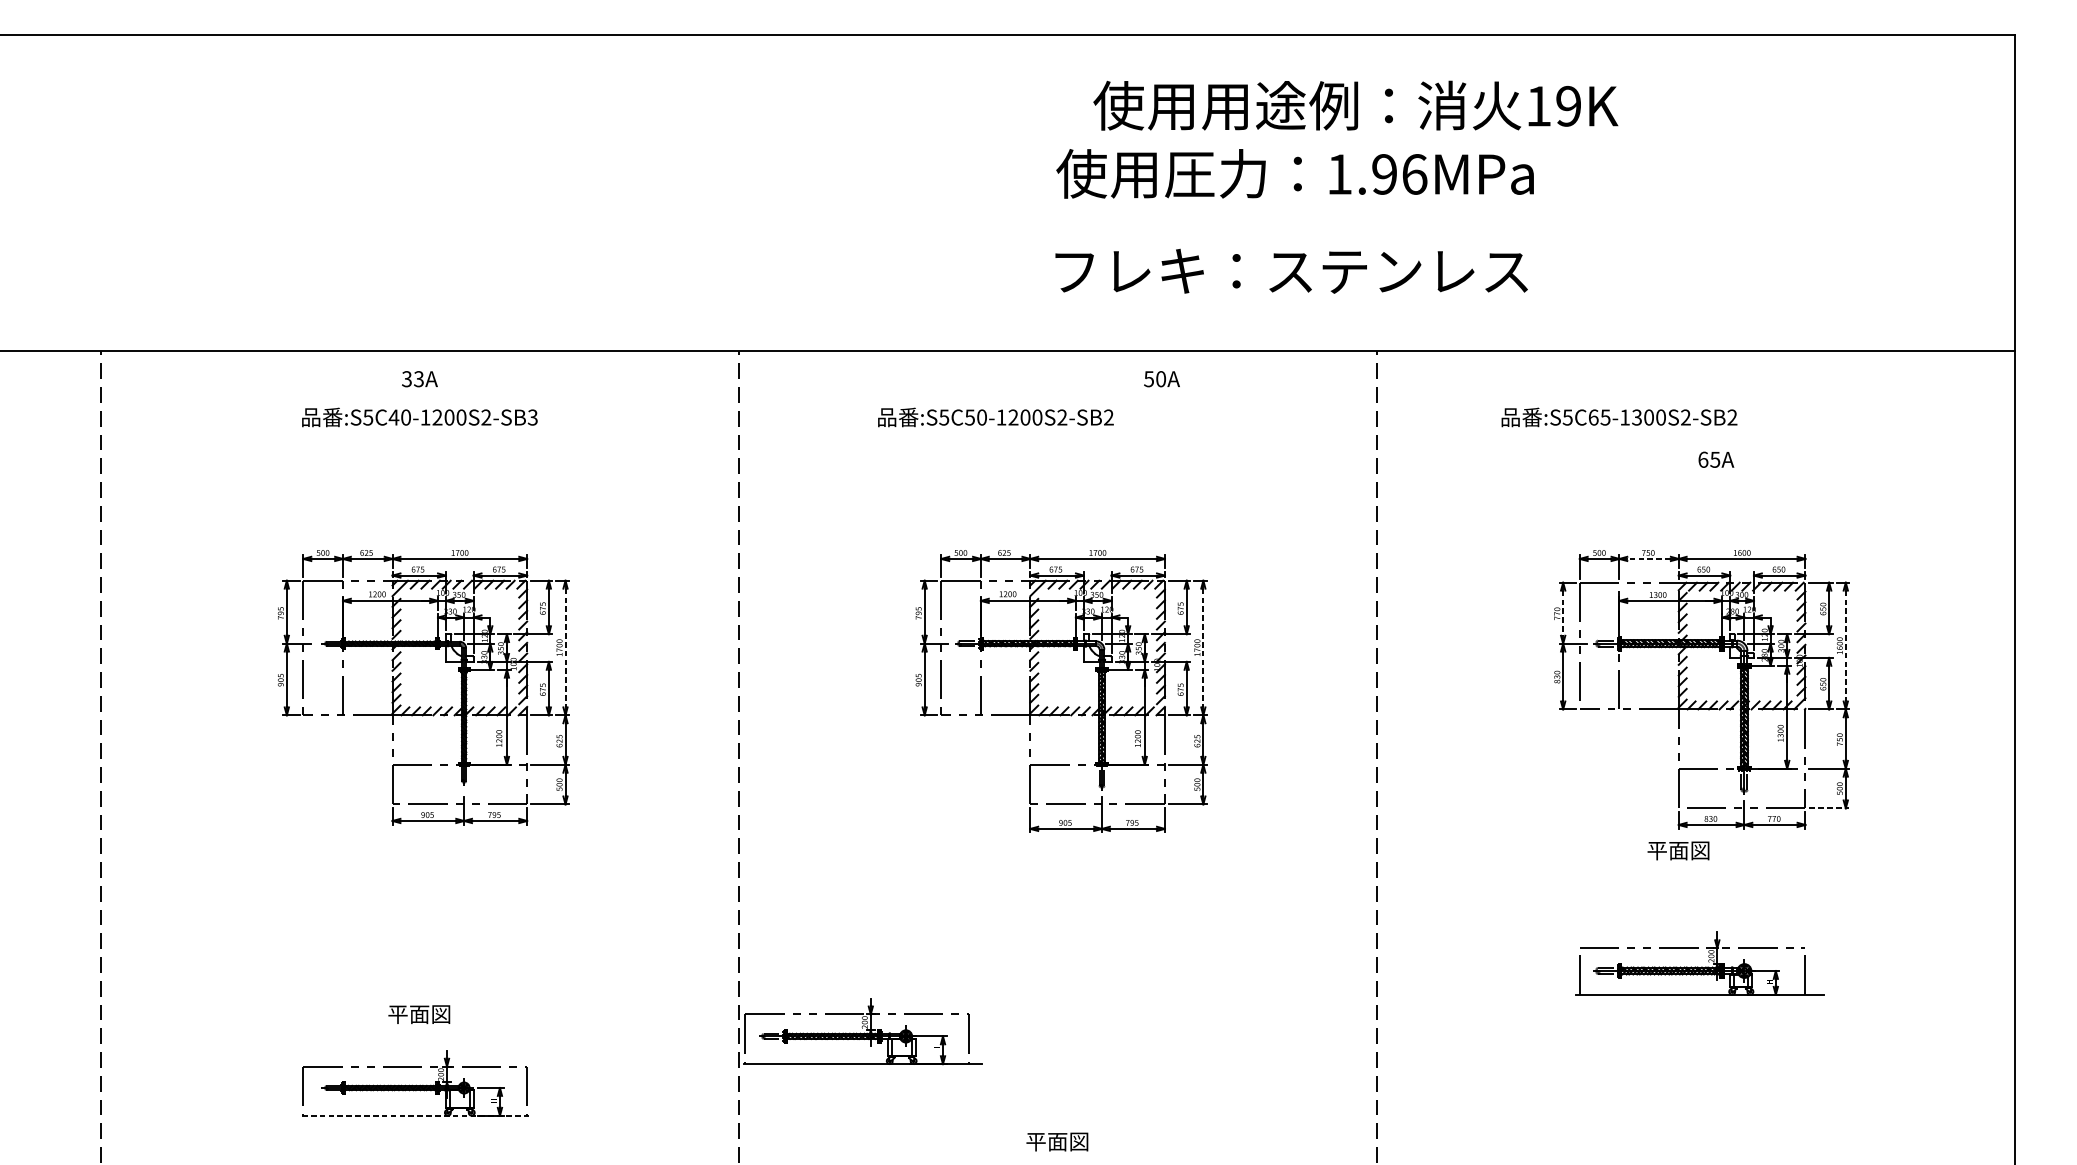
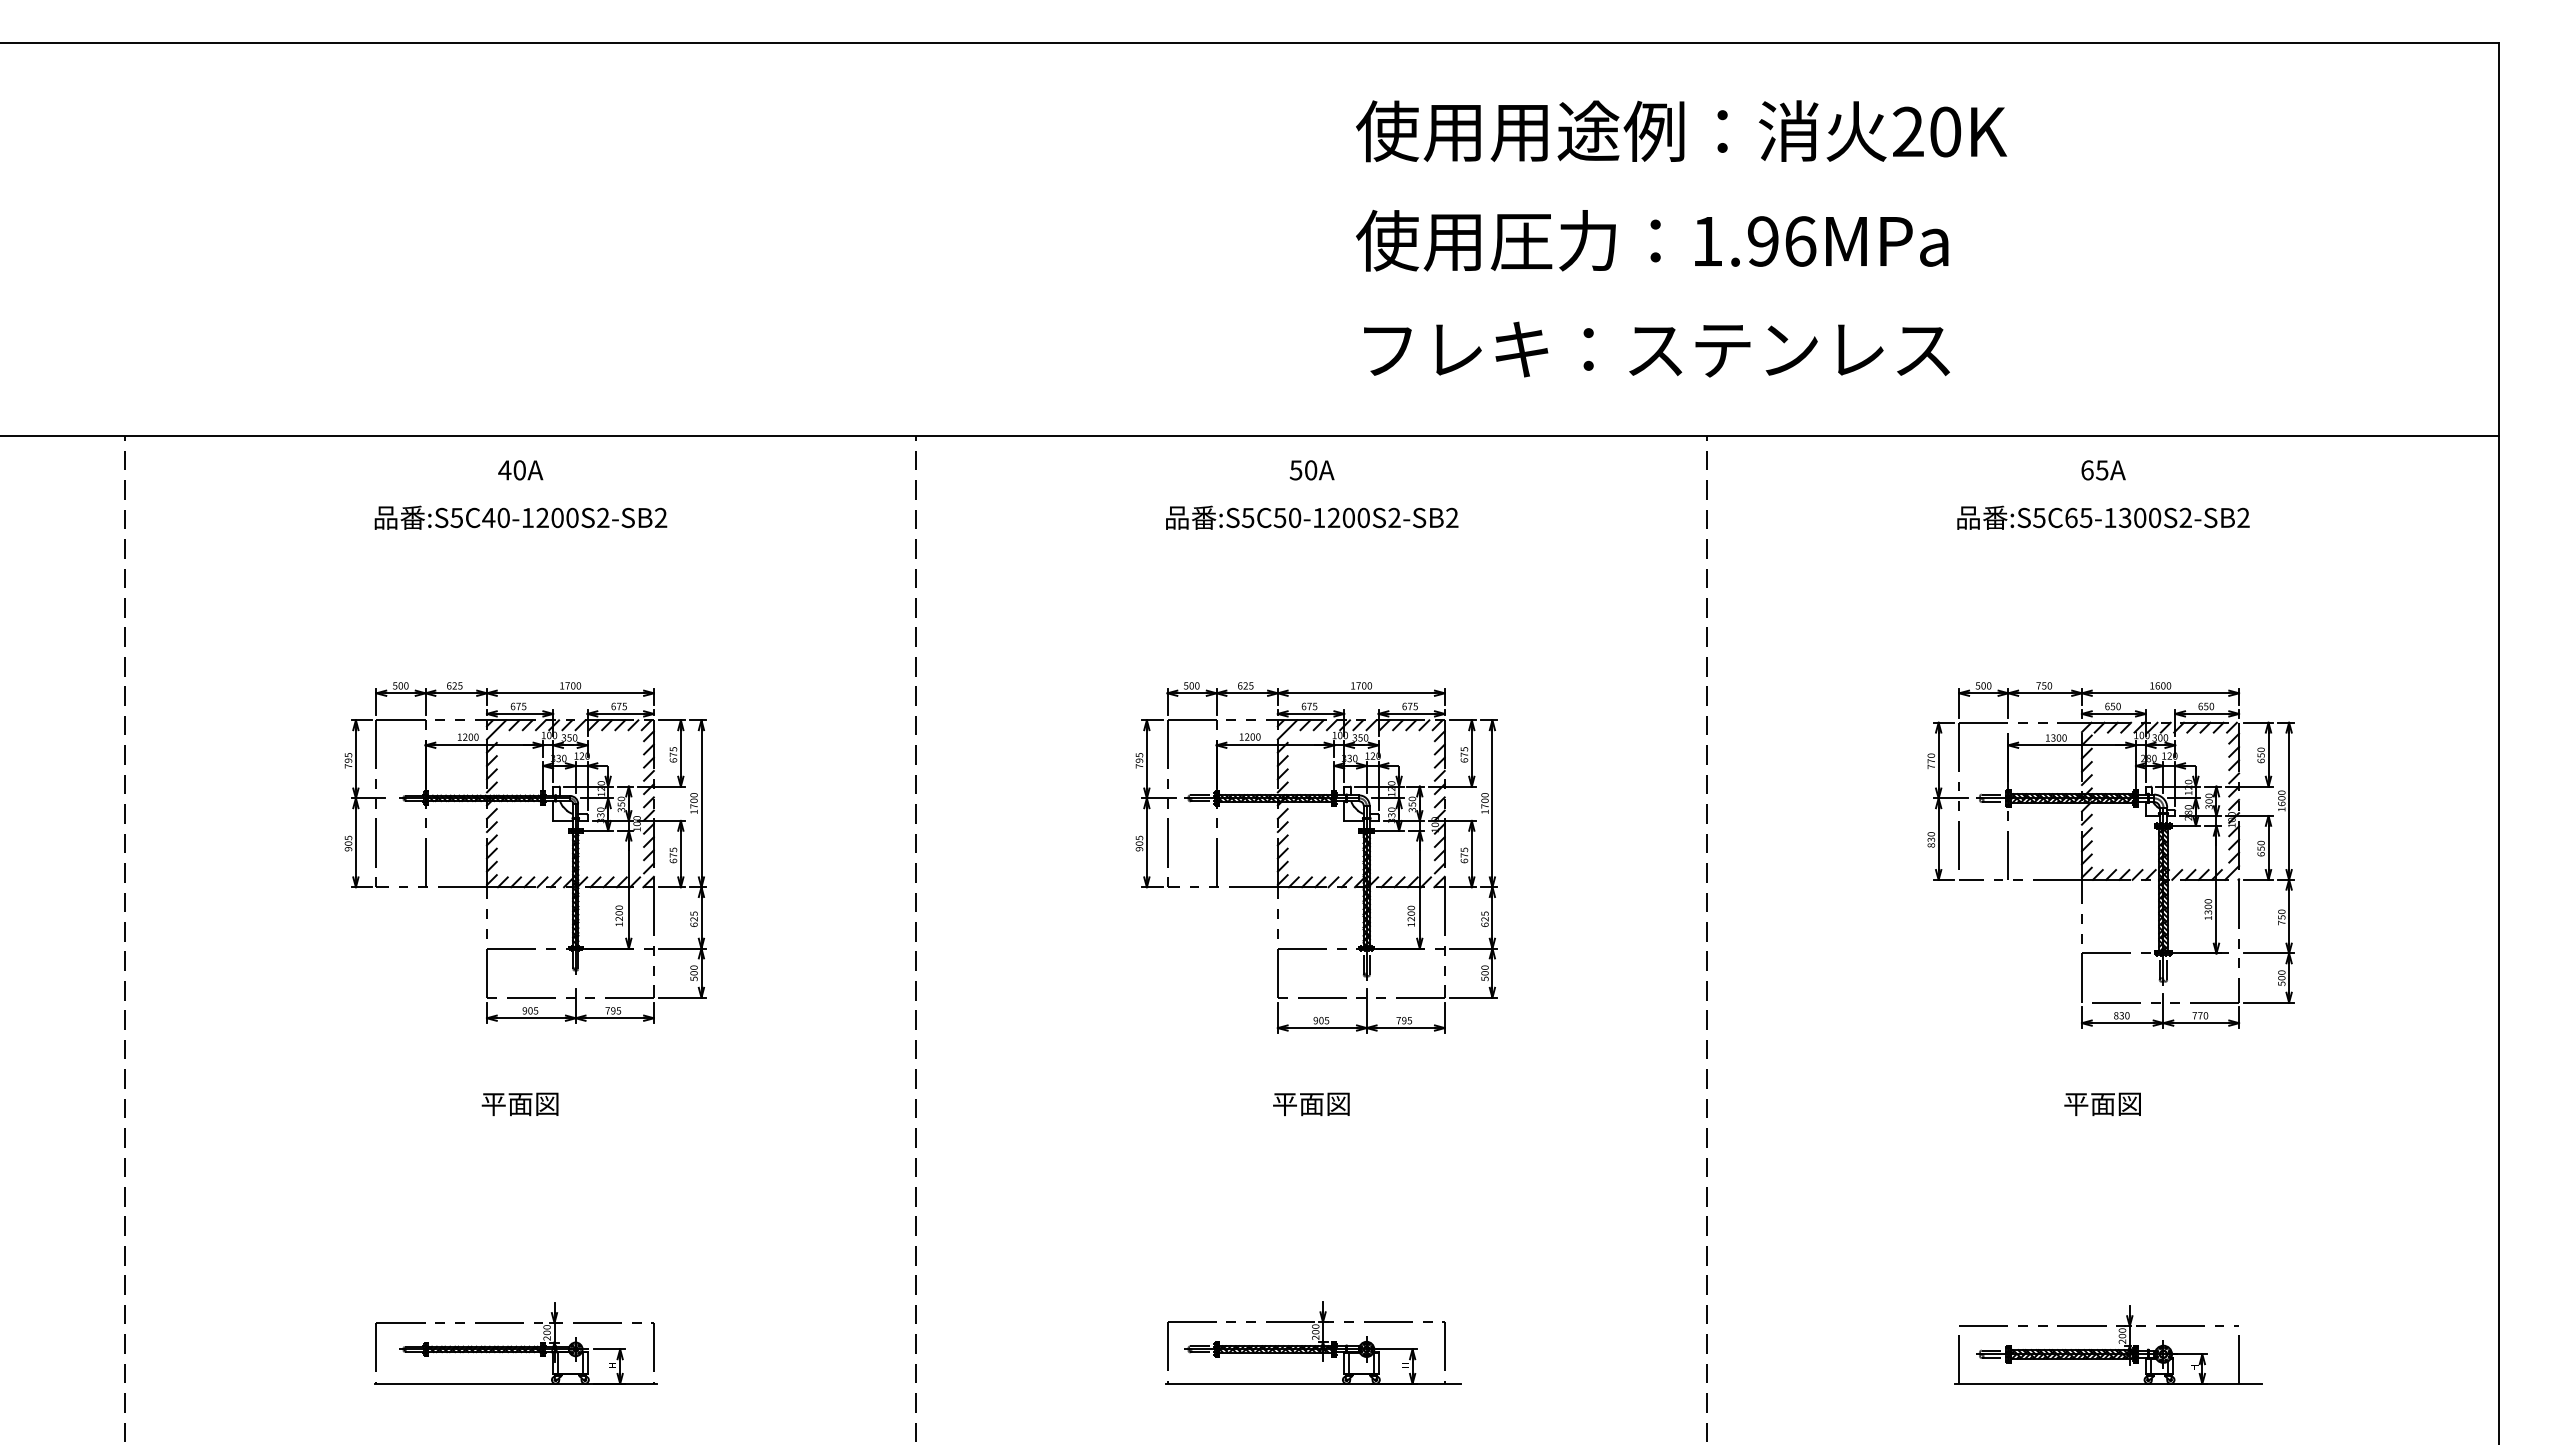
text: (1554, 105) -> (1927, 131), 19K -> 20K
text: (1295, 173) -> (1652, 240), moved
text: (1291, 271) -> (1656, 349), moved
text: (412, 379) -> (511, 470), 33A -> 40A
text: (1161, 379) -> (1311, 470), moved
text: (532, 417) -> (660, 518), :S5C40-1200S2-SB3 -> :S5C40-1200S2-SB2
text: (996, 417) -> (1312, 517), moved
text: (1619, 417) -> (2103, 517), moved
text: (1716, 459) -> (2103, 470), moved
line: (1649, 559) -> (2045, 693), dashed -> solid
line: (1563, 613) -> (1938, 760), dashed -> solid
line: (1846, 646) -> (2289, 801), dashed -> solid
line: (565, 647) -> (701, 803), dashed -> solid
line: (1203, 647) -> (1492, 803), dashed -> solid
line: (1829, 808) -> (2268, 1002), dashed -> solid
text: (1678, 851) -> (2102, 1104), moved
part: (1700, 963) -> (2108, 1344), moved
text: (418, 1014) -> (519, 1104), moved
part: (863, 1030) -> (1313, 1342), moved
line: (416, 1115) -> (516, 1383), dashed -> solid
text: (1057, 1142) -> (1311, 1104), moved

